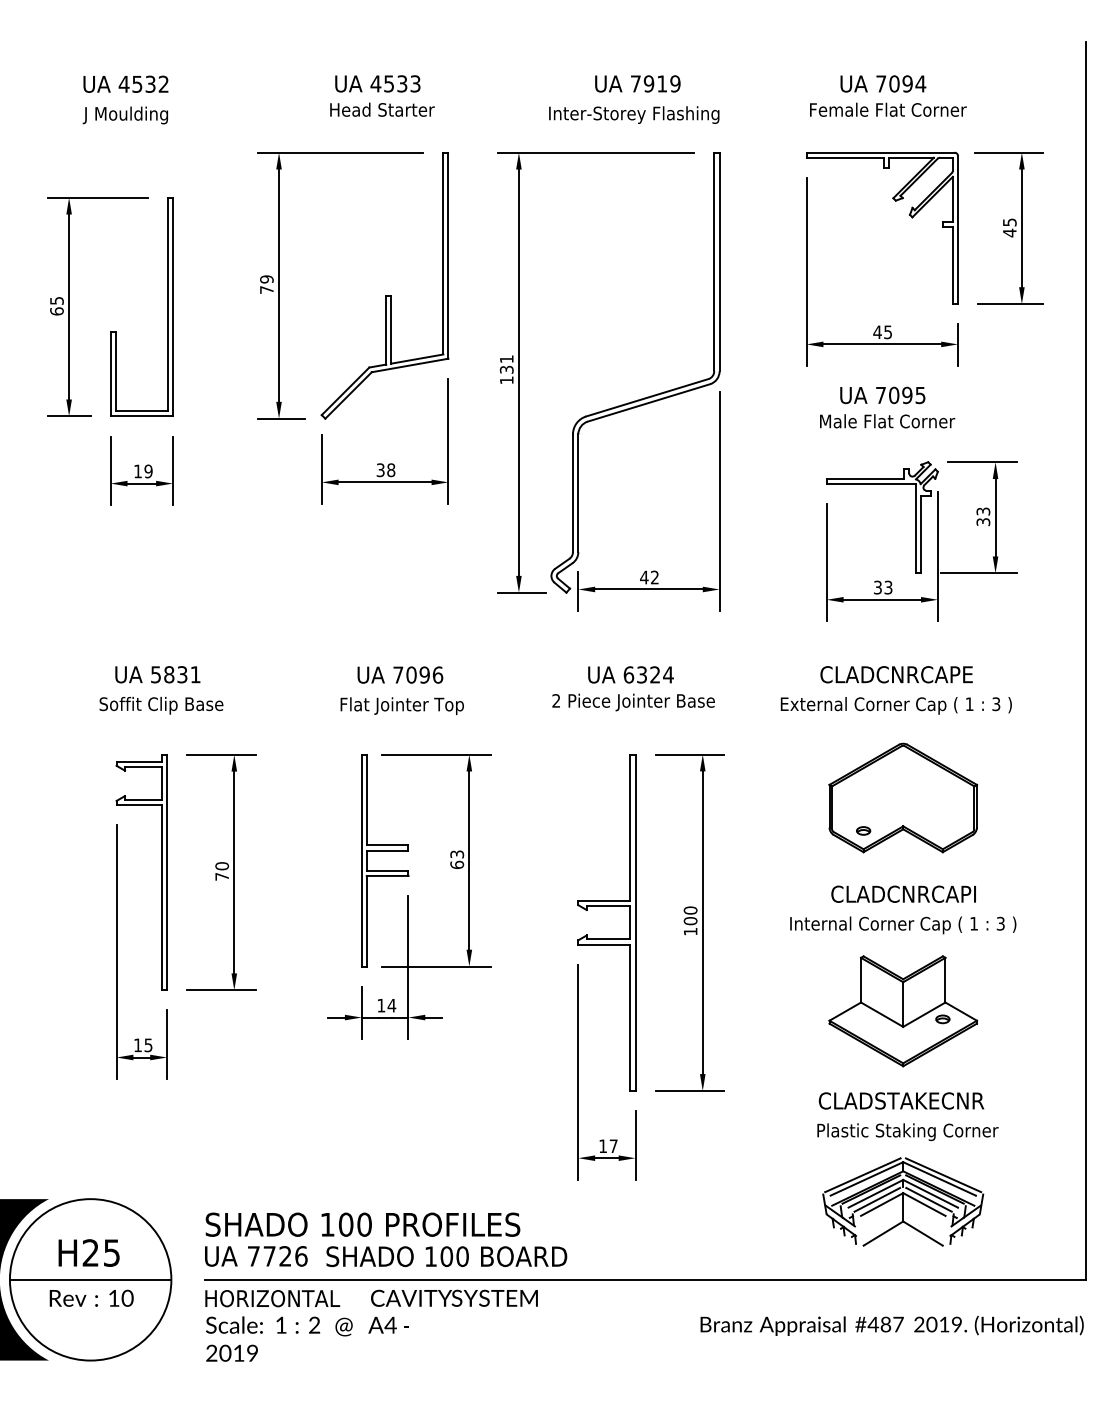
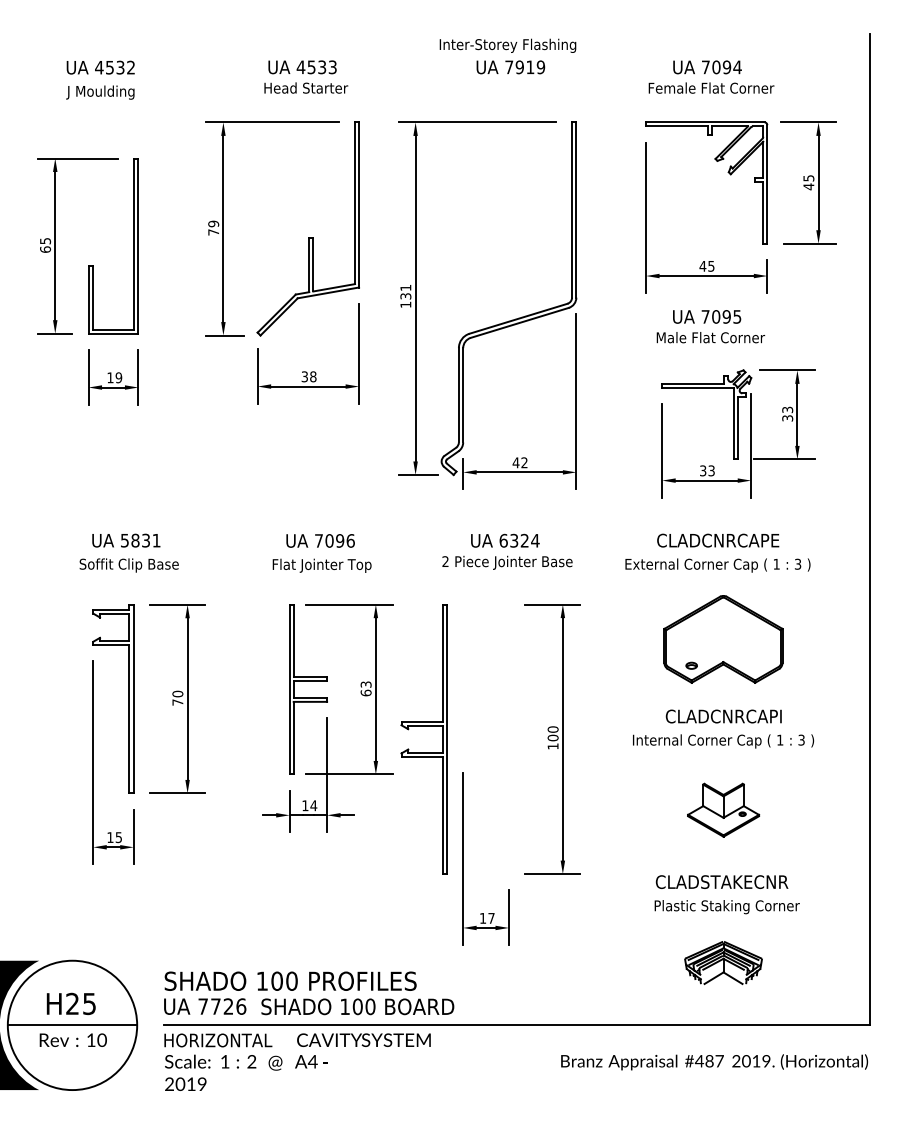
text: (634, 114) -> (508, 45), moved
part: (606, 906) -> (424, 726), moved
part: (903, 1011) -> (723, 810), size x0.6
part: (903, 1201) -> (723, 962), size x0.6

